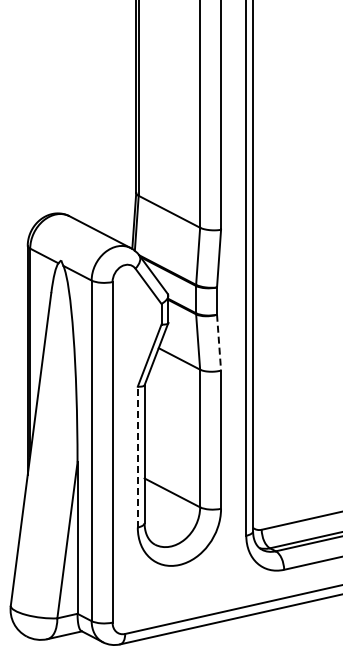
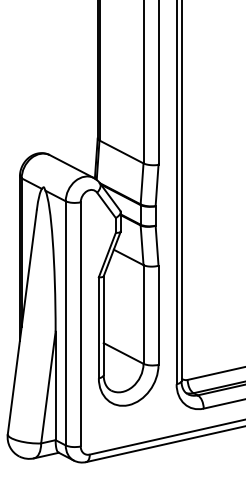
line: (219, 342) -> (157, 245), dashed -> solid
line: (137, 456) -> (98, 327), dashed -> solid

